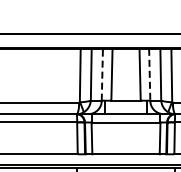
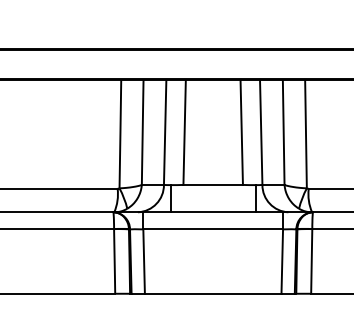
line: (102, 74) -> (165, 131), dashed -> solid
line: (149, 74) -> (260, 131), dashed -> solid

